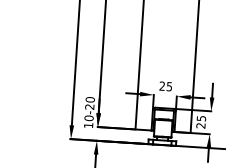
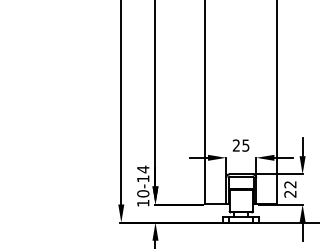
text: (90, 102) -> (143, 173), 10-20 -> 10-14
text: (201, 118) -> (290, 184), 25 -> 22

